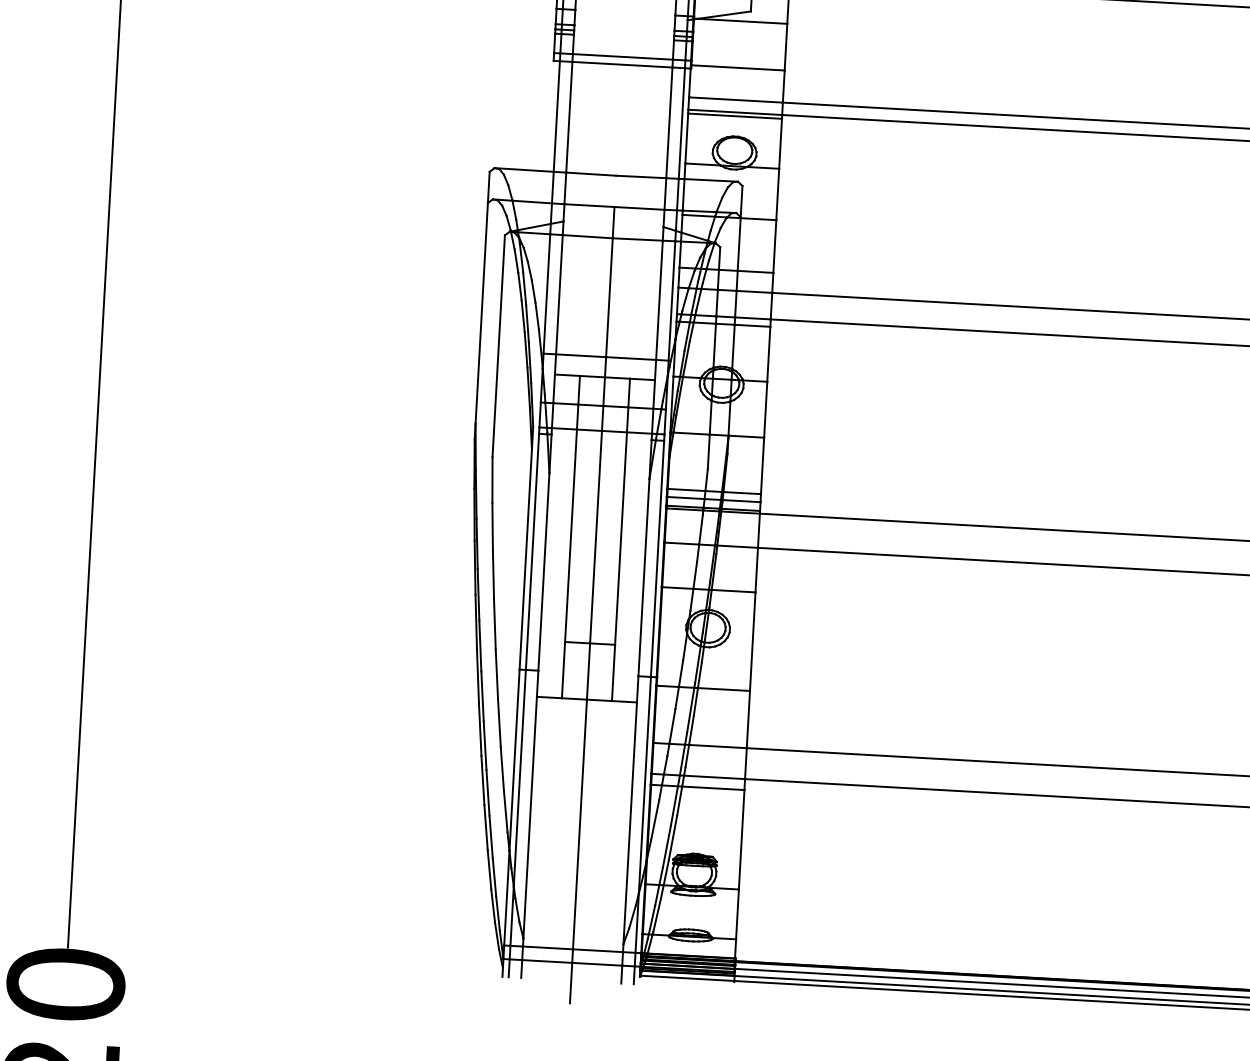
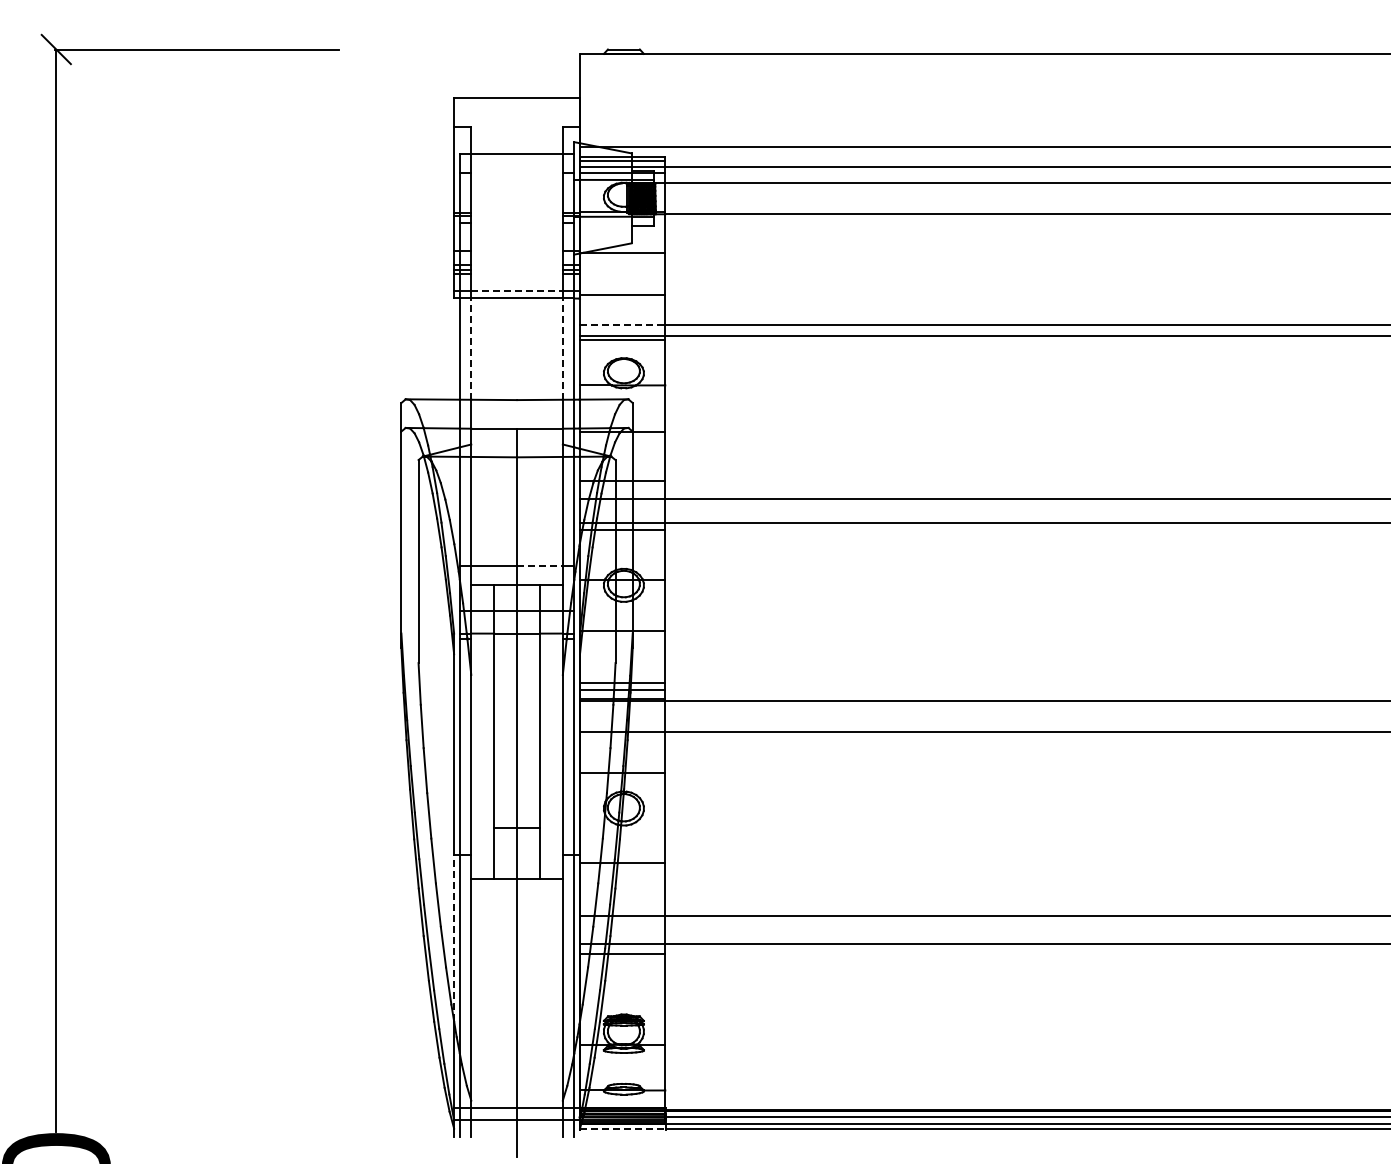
line: (623, 57) -> (517, 291), solid -> dashed
line: (736, 99) -> (622, 324), solid -> dashed
line: (569, 117) -> (471, 349), solid -> dashed
line: (668, 123) -> (562, 349), solid -> dashed
line: (630, 358) -> (539, 566), solid -> dashed
line: (514, 760) -> (454, 938), solid -> dashed
line: (686, 978) -> (622, 1128), solid -> dashed

